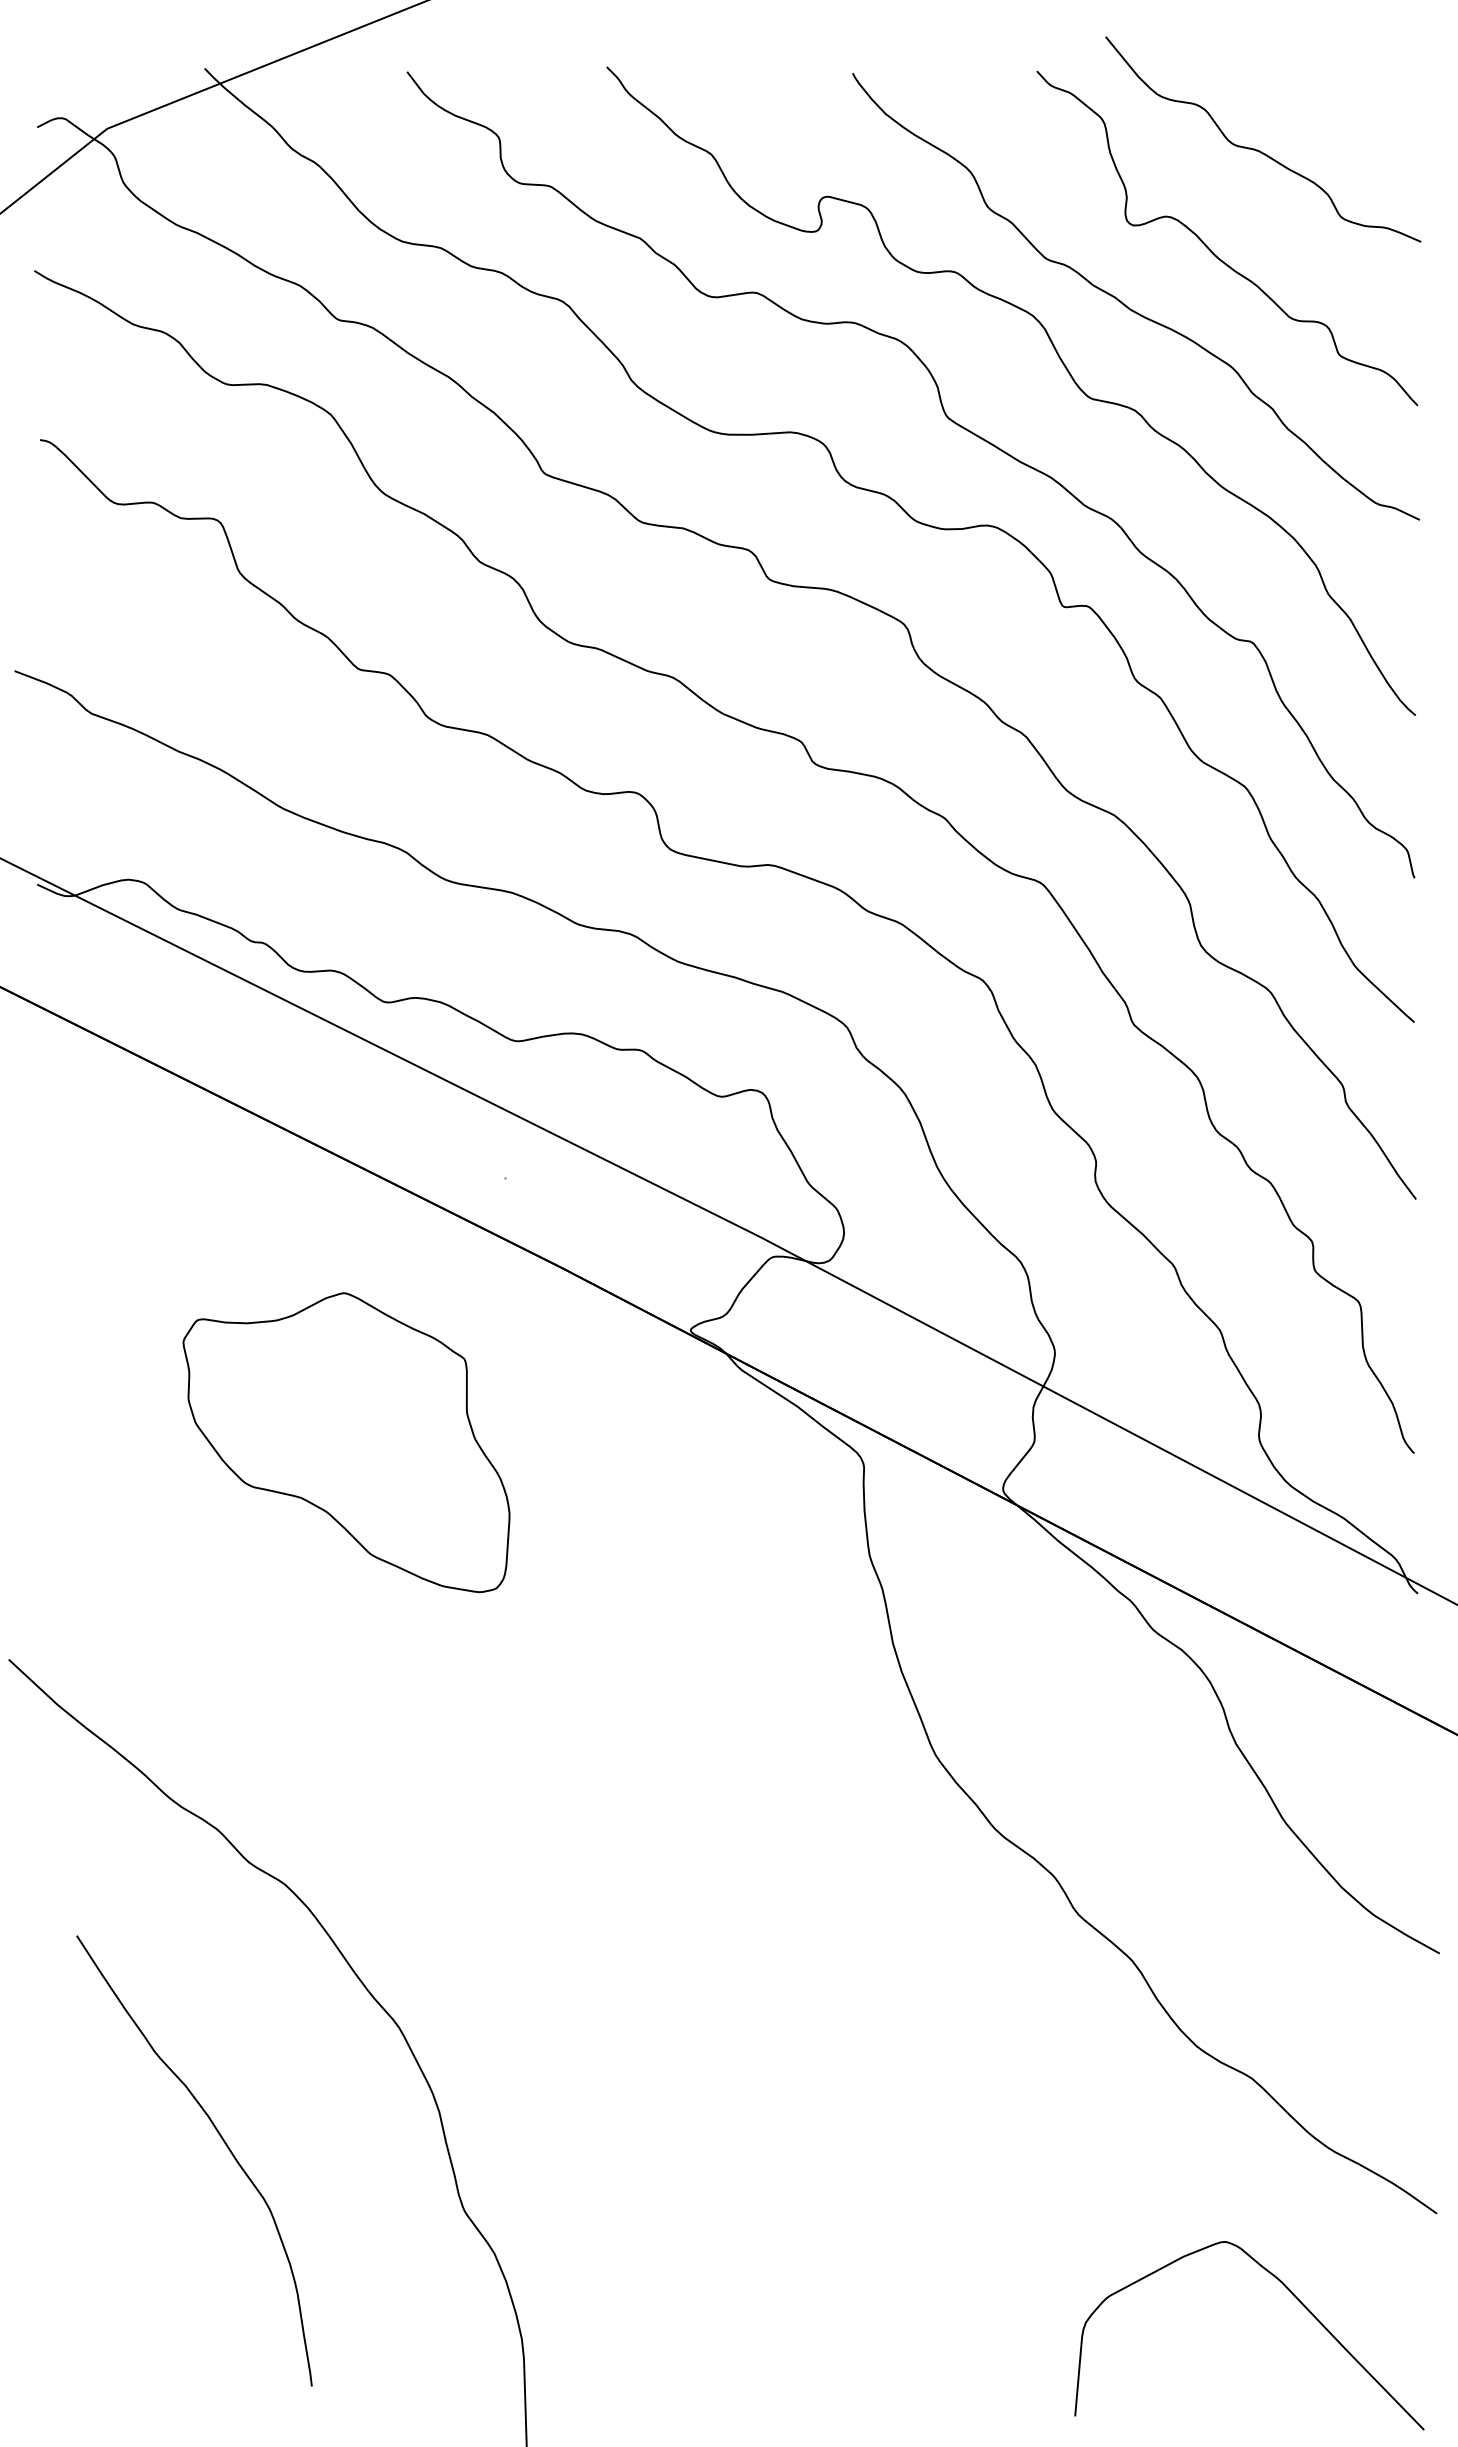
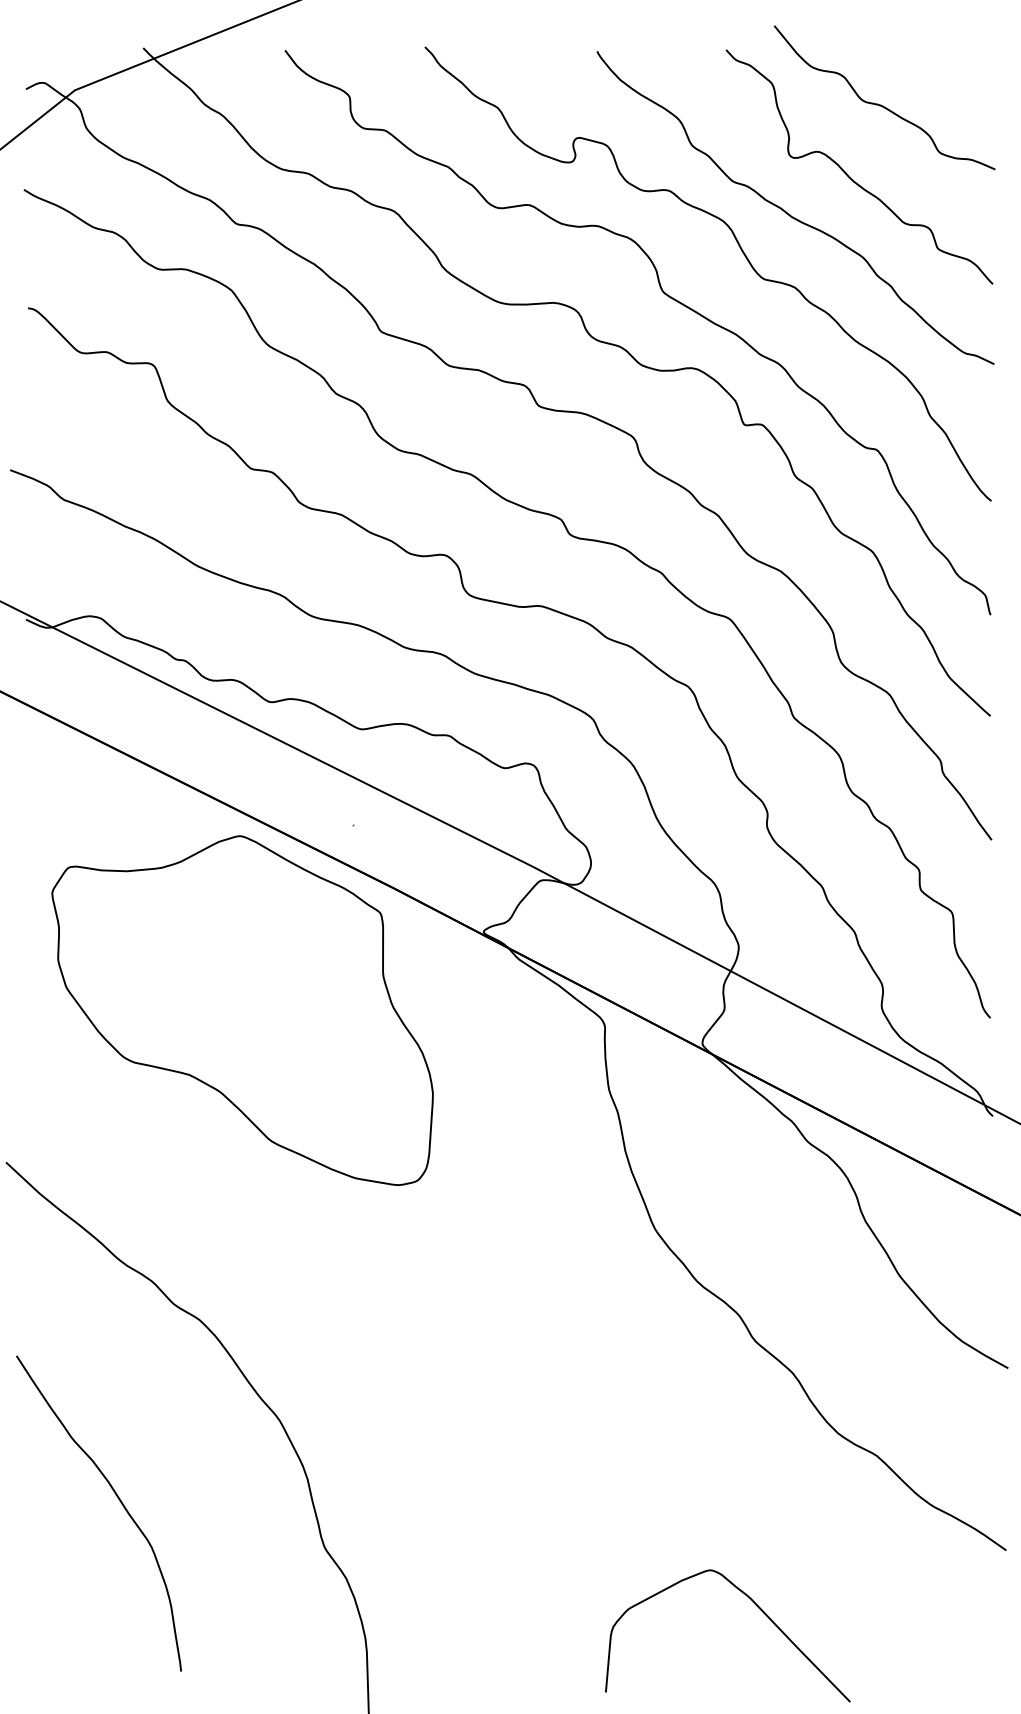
part: (346, 1442) -> (242, 1010), size x1.67
curve: (223, 2142) -> (119, 1500), moved
curve: (1296, 2299) -> (760, 1610), moved

